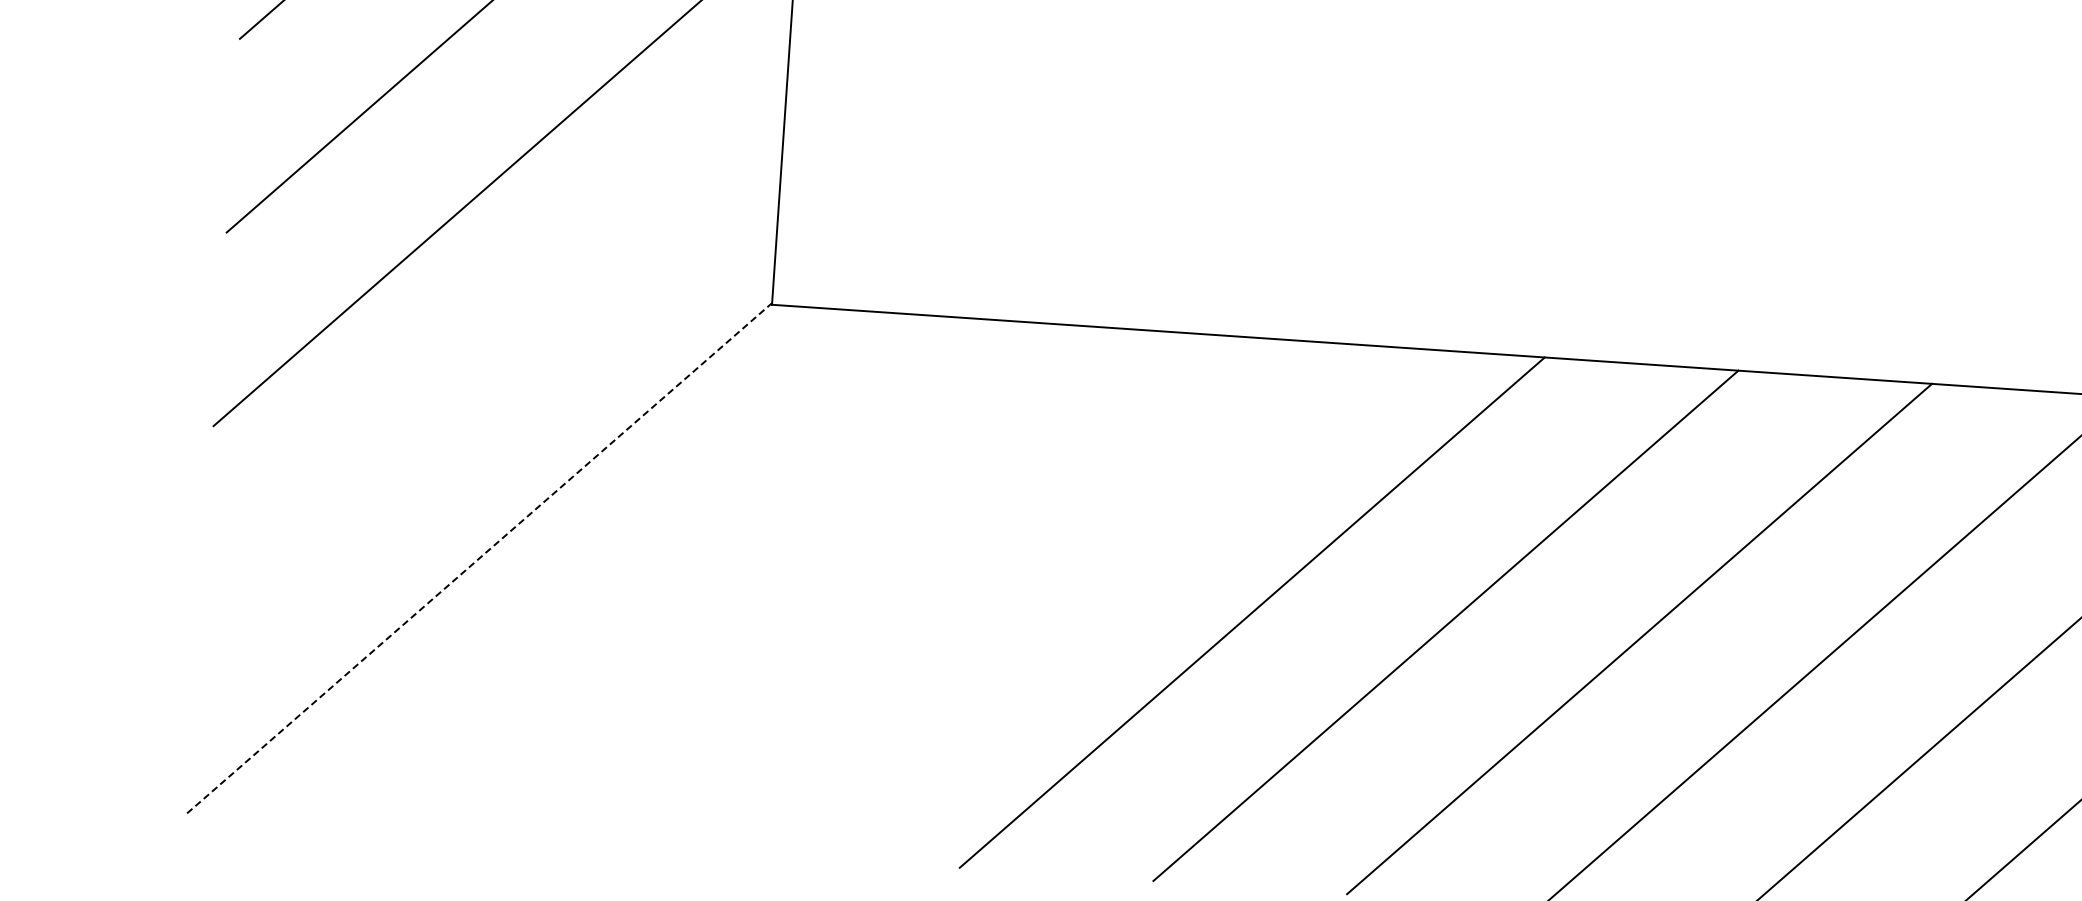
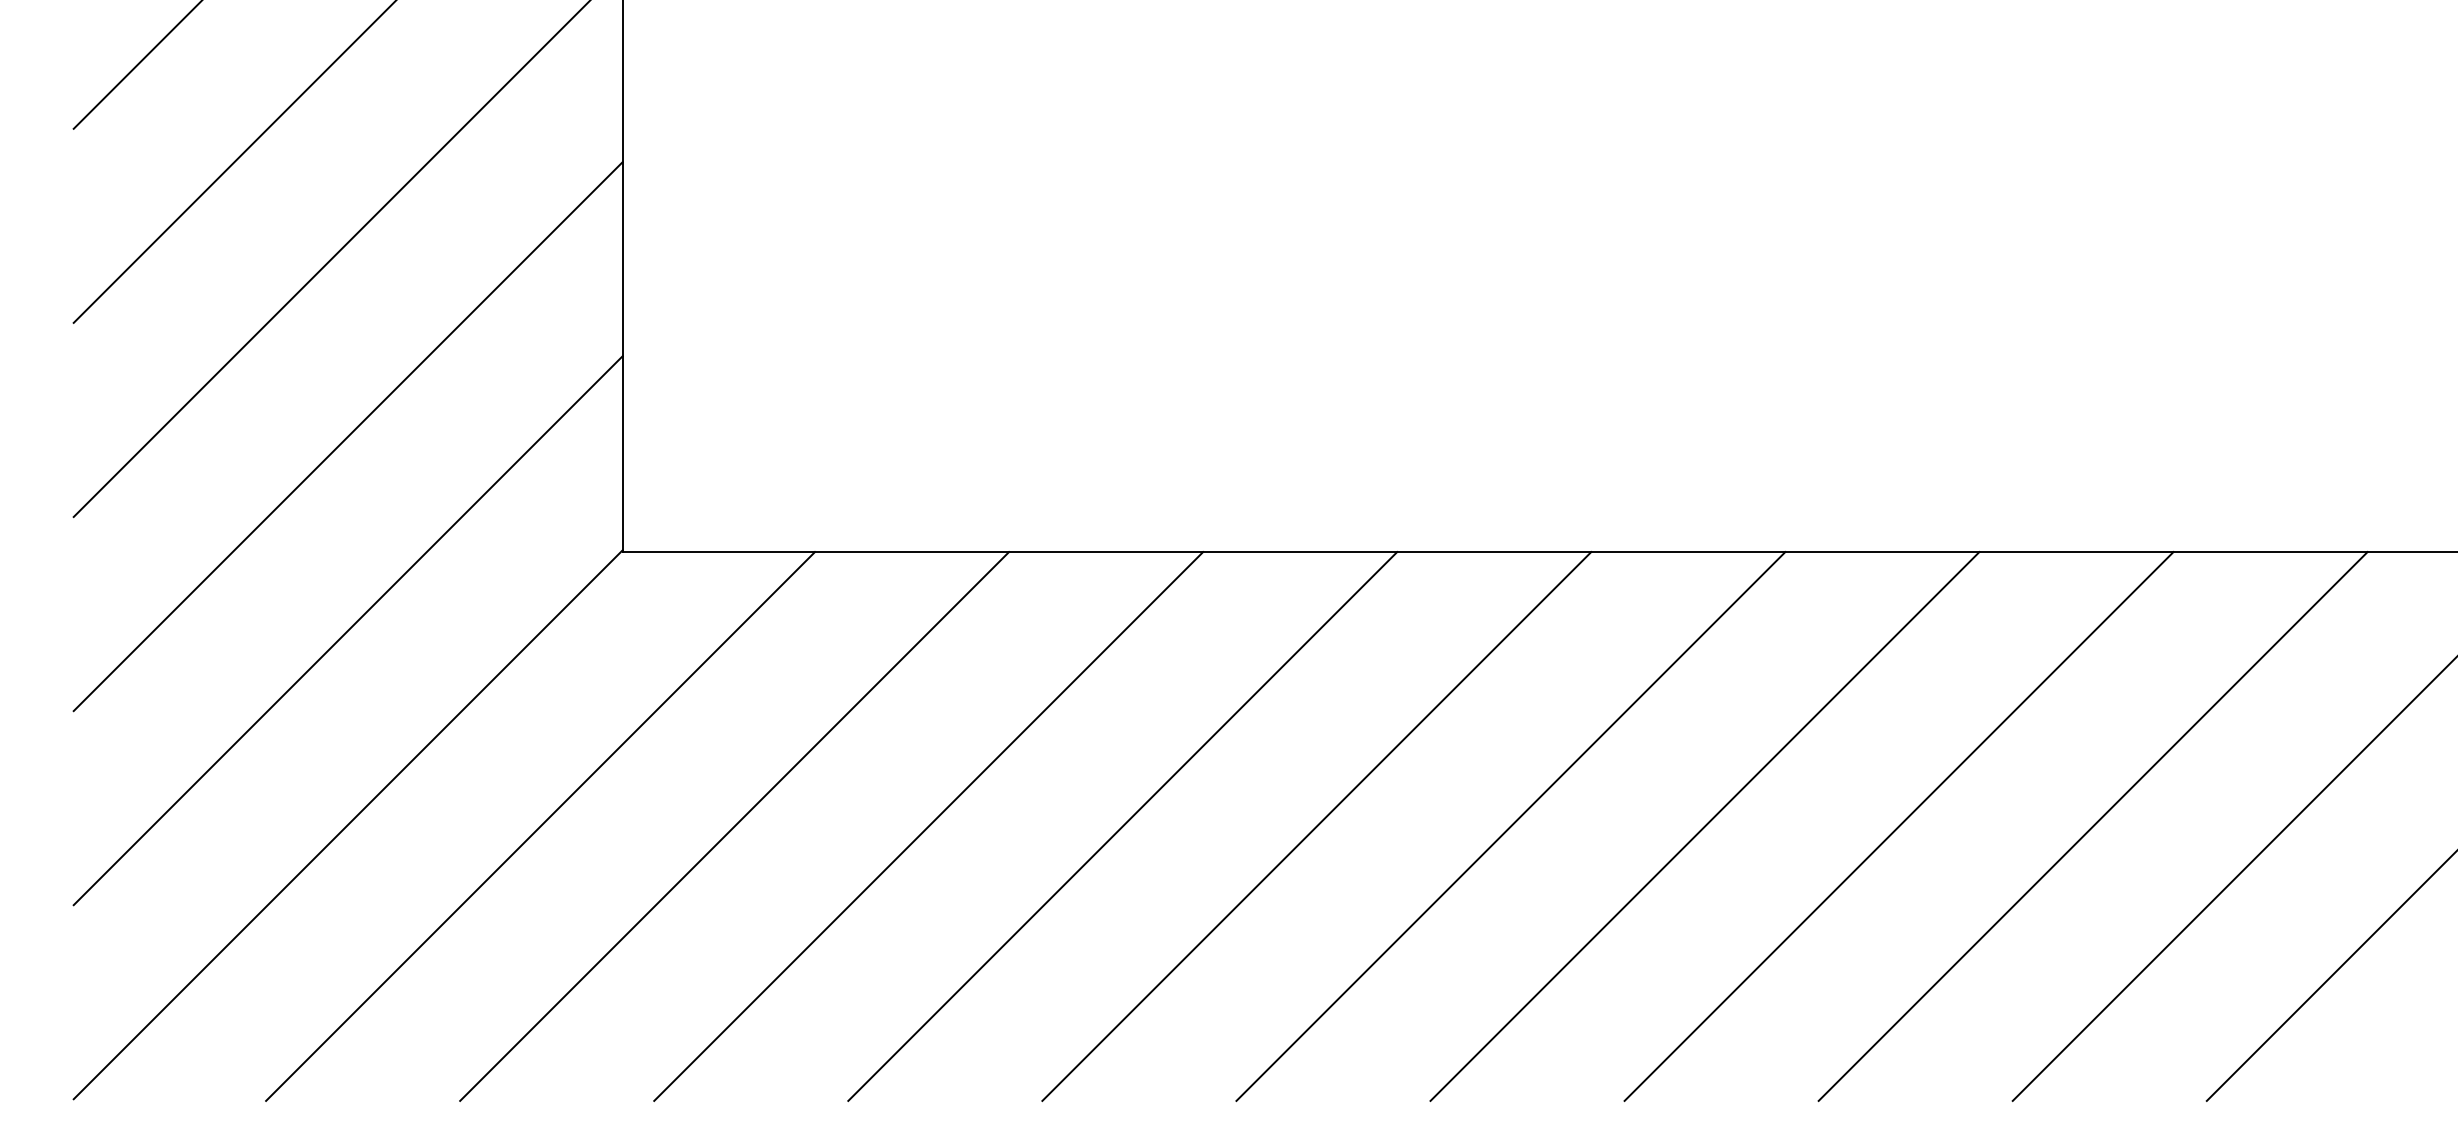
line: (492, 364) -> (347, 630), added
line: (479, 557) -> (348, 824), dashed -> solid
line: (671, 573) -> (540, 826), added
line: (864, 586) -> (734, 826), added
line: (1058, 599) -> (928, 826), added

